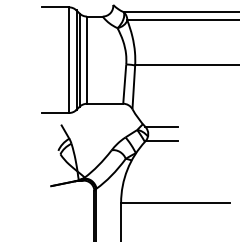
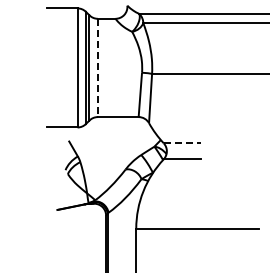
line: (86, 60) -> (97, 68), solid -> dashed
line: (162, 127) -> (182, 143), solid -> dashed

